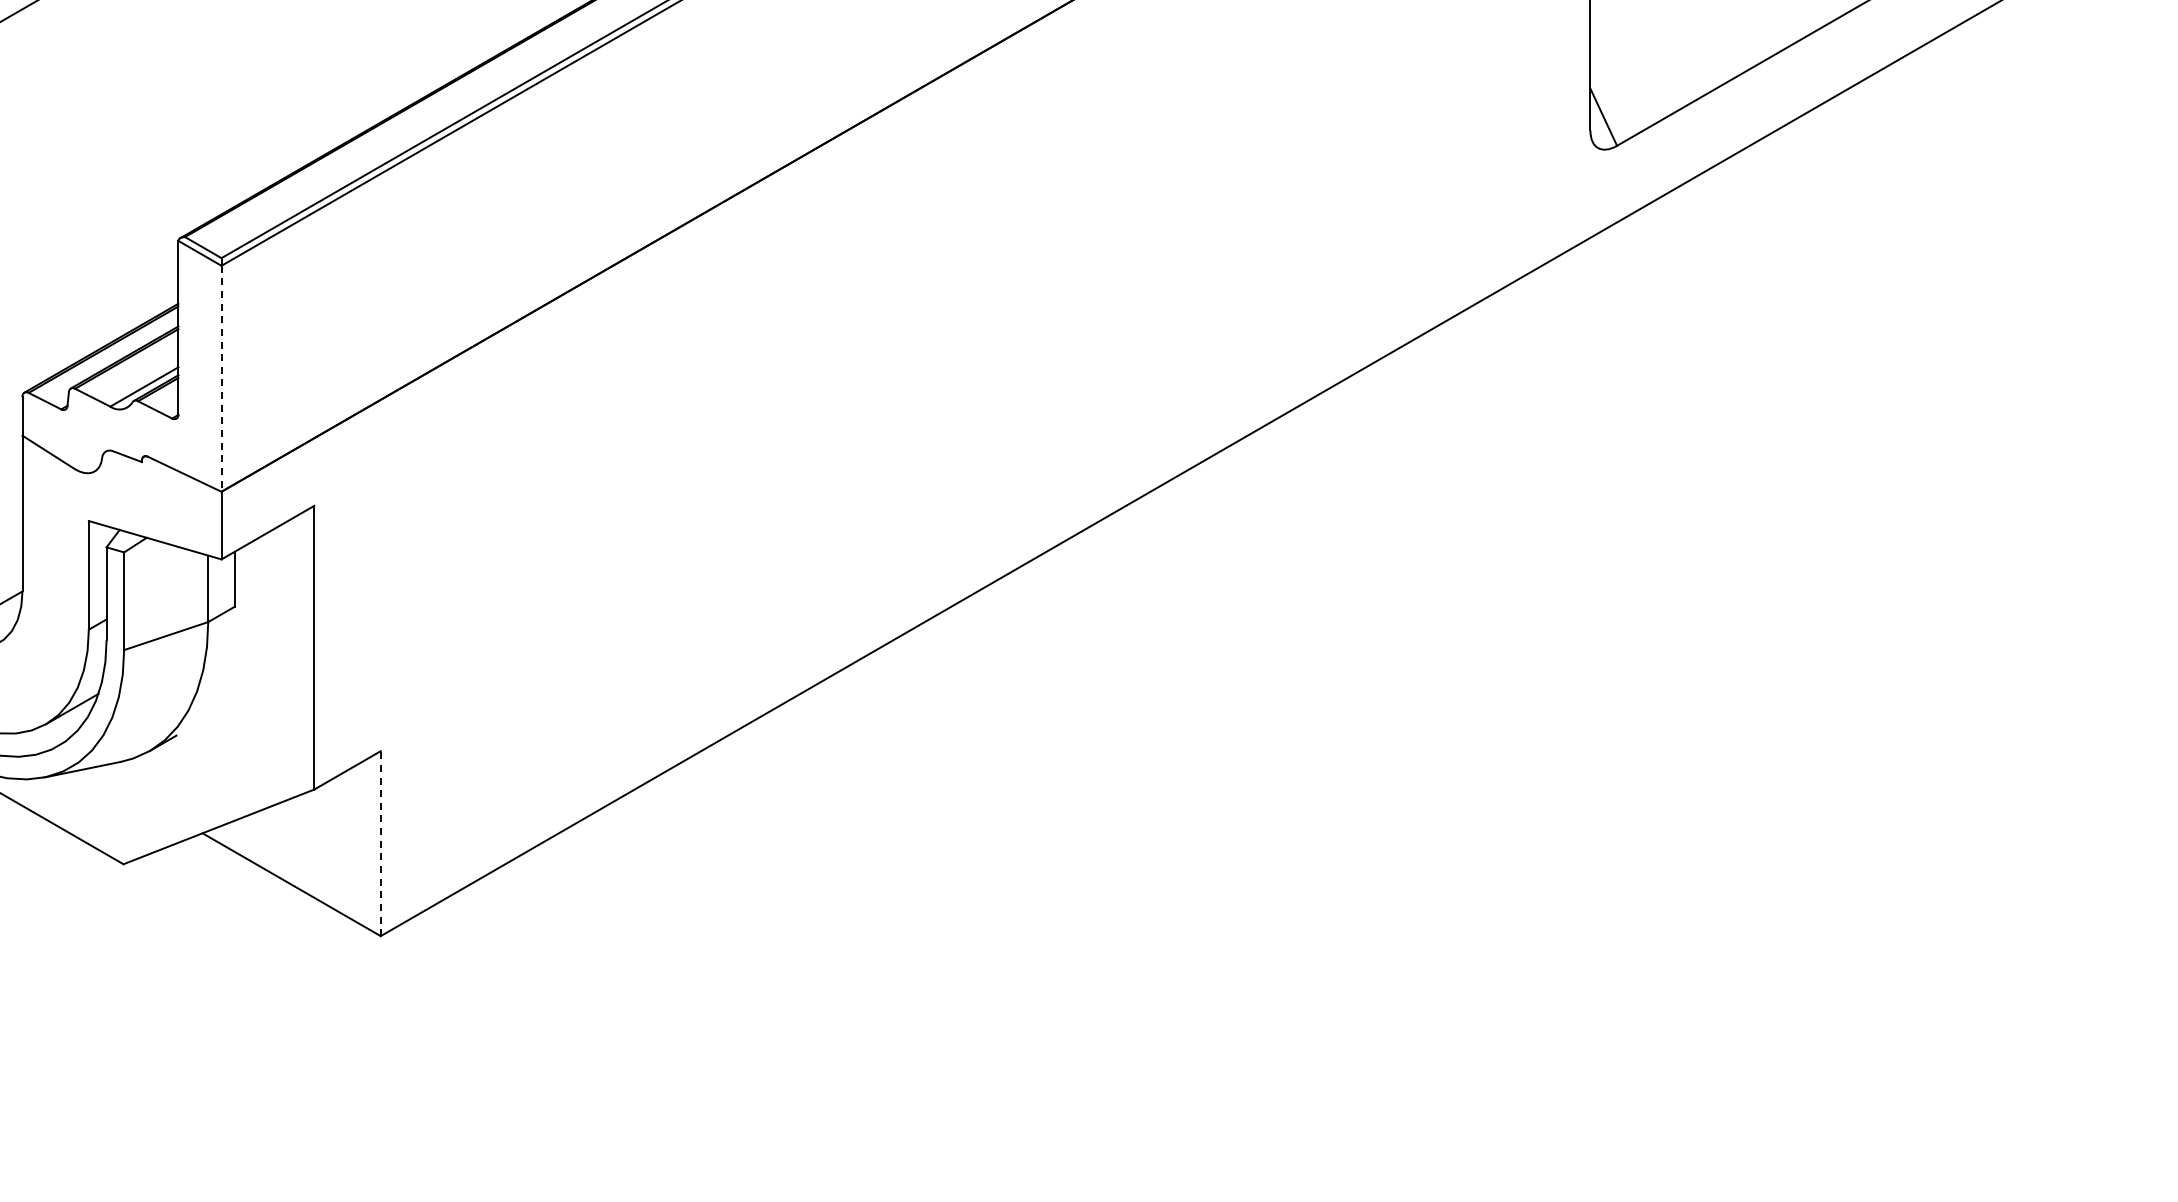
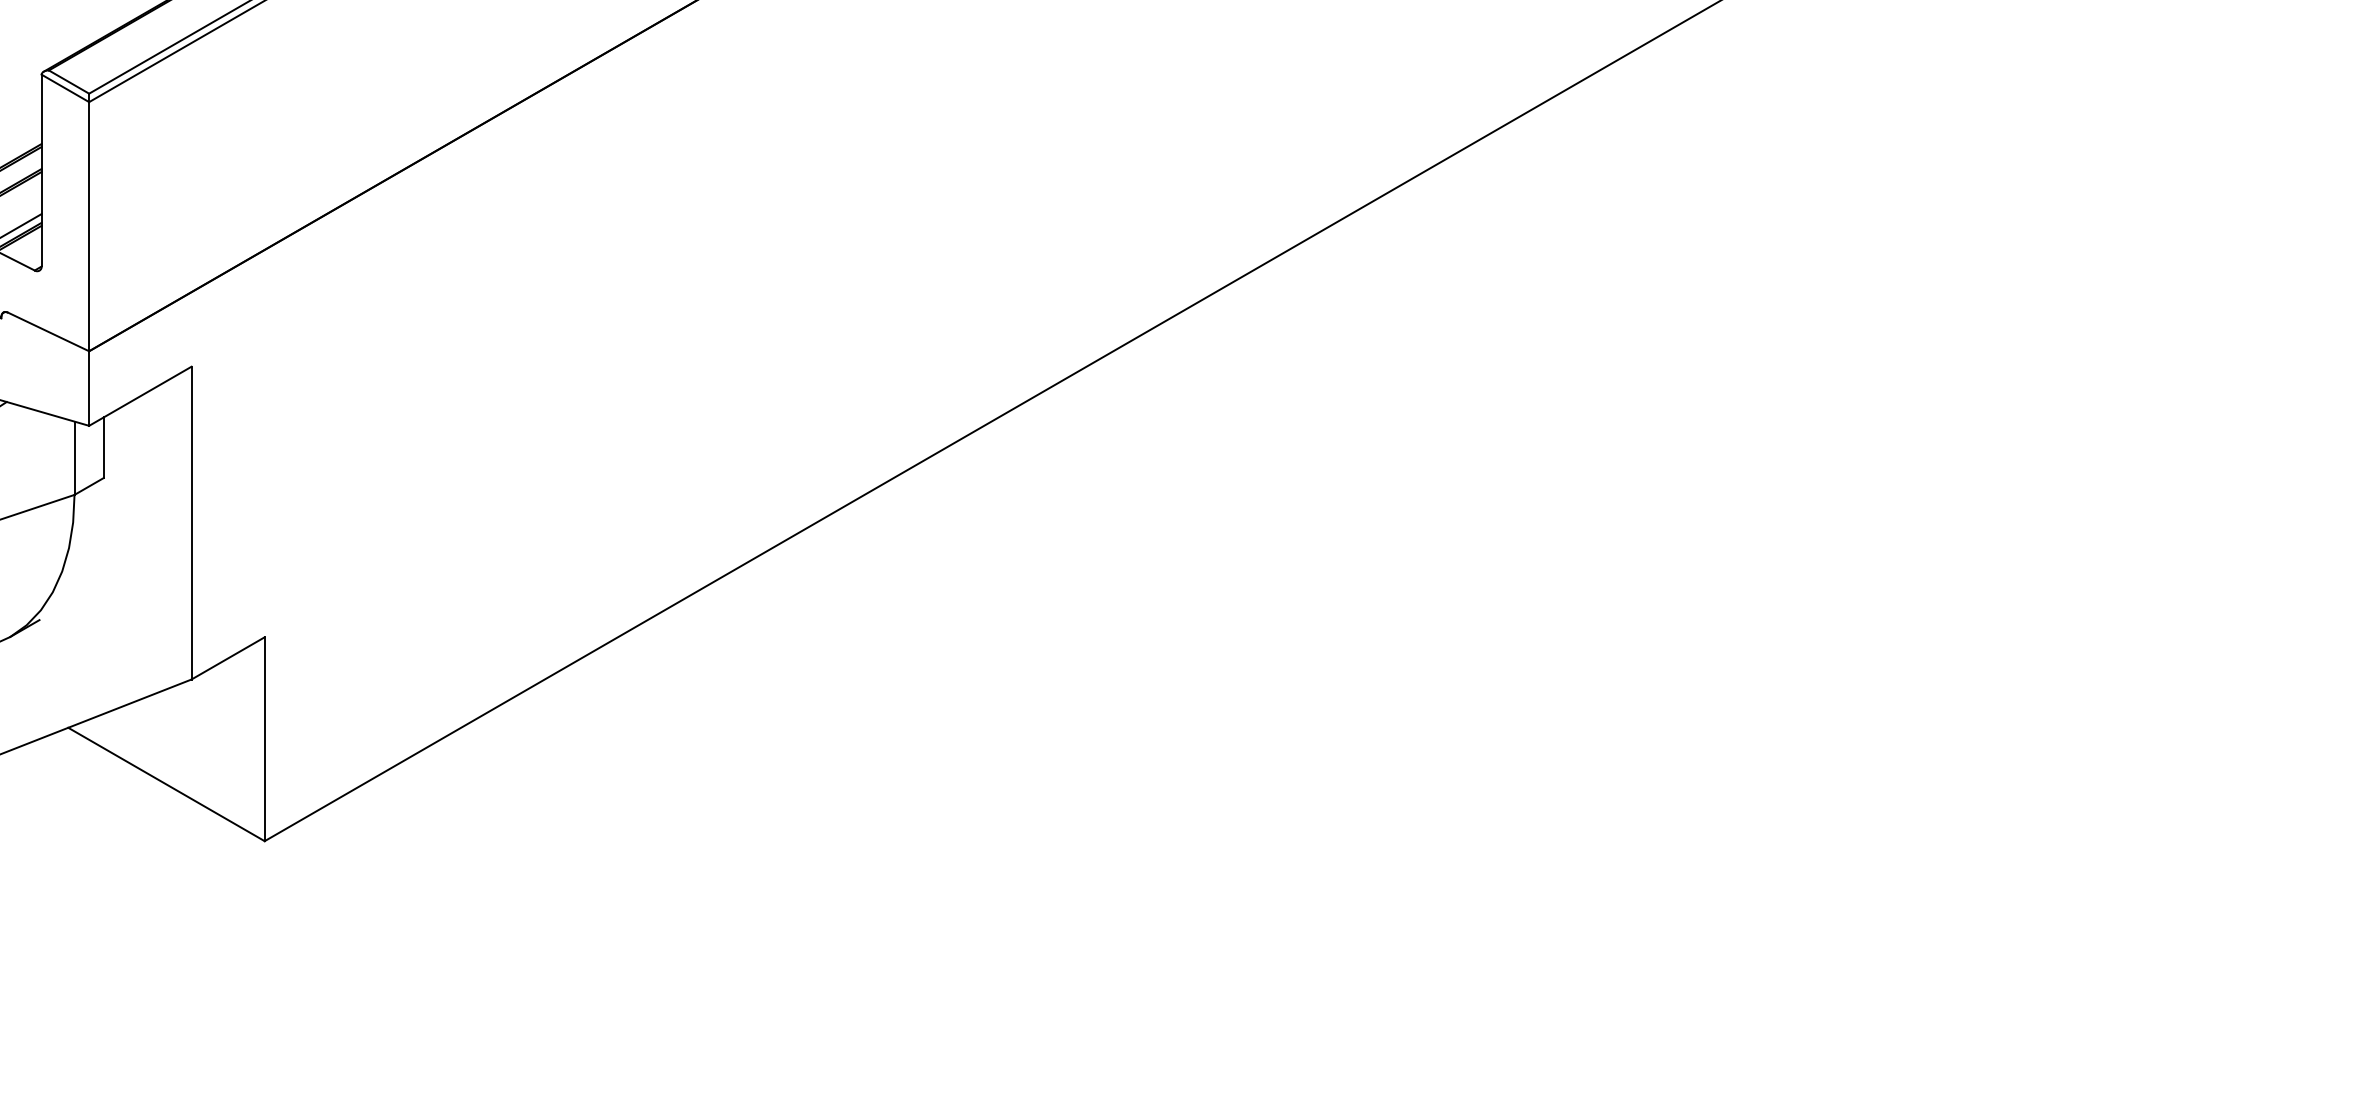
line: (221, 378) -> (89, 226), dashed -> solid
line: (380, 843) -> (264, 739), dashed -> solid

